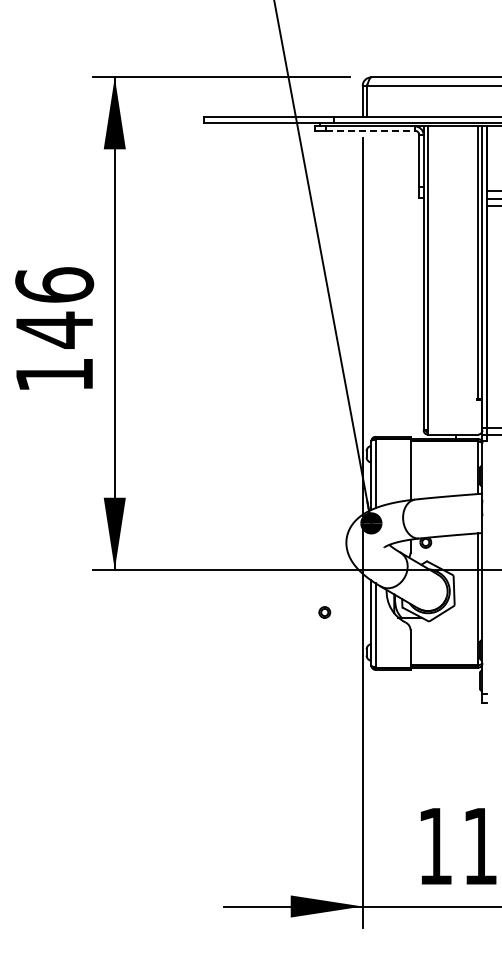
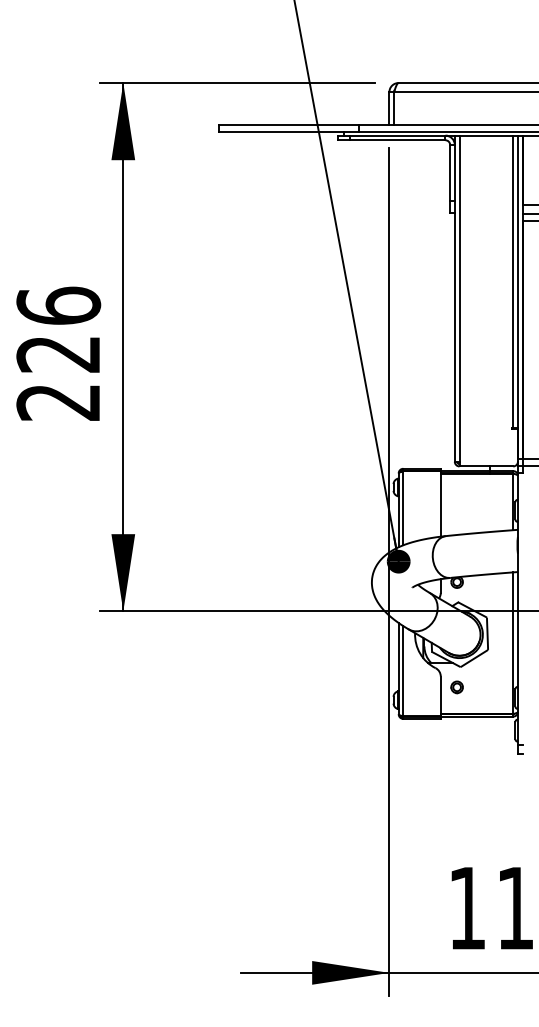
line: (370, 130) -> (397, 139), dashed -> solid
text: (53, 351) -> (57, 377), 146 -> 226
part: (324, 612) -> (456, 687), moved

